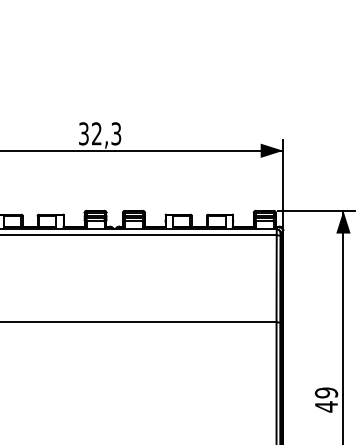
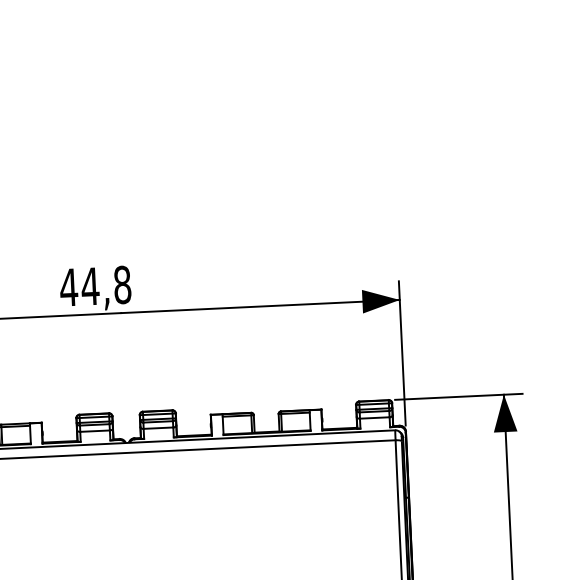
text: (99, 133) -> (94, 285), 32,3 -> 44,8

